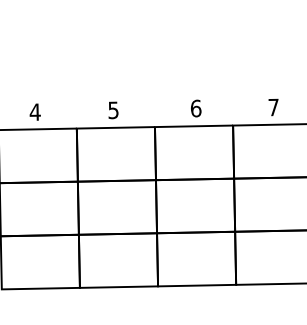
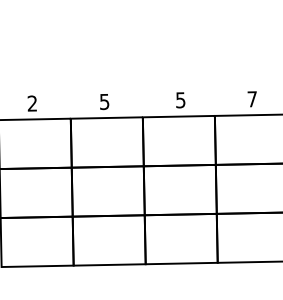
text: (196, 108) -> (181, 100), 6 -> 5
text: (34, 111) -> (31, 102), 4 -> 2

